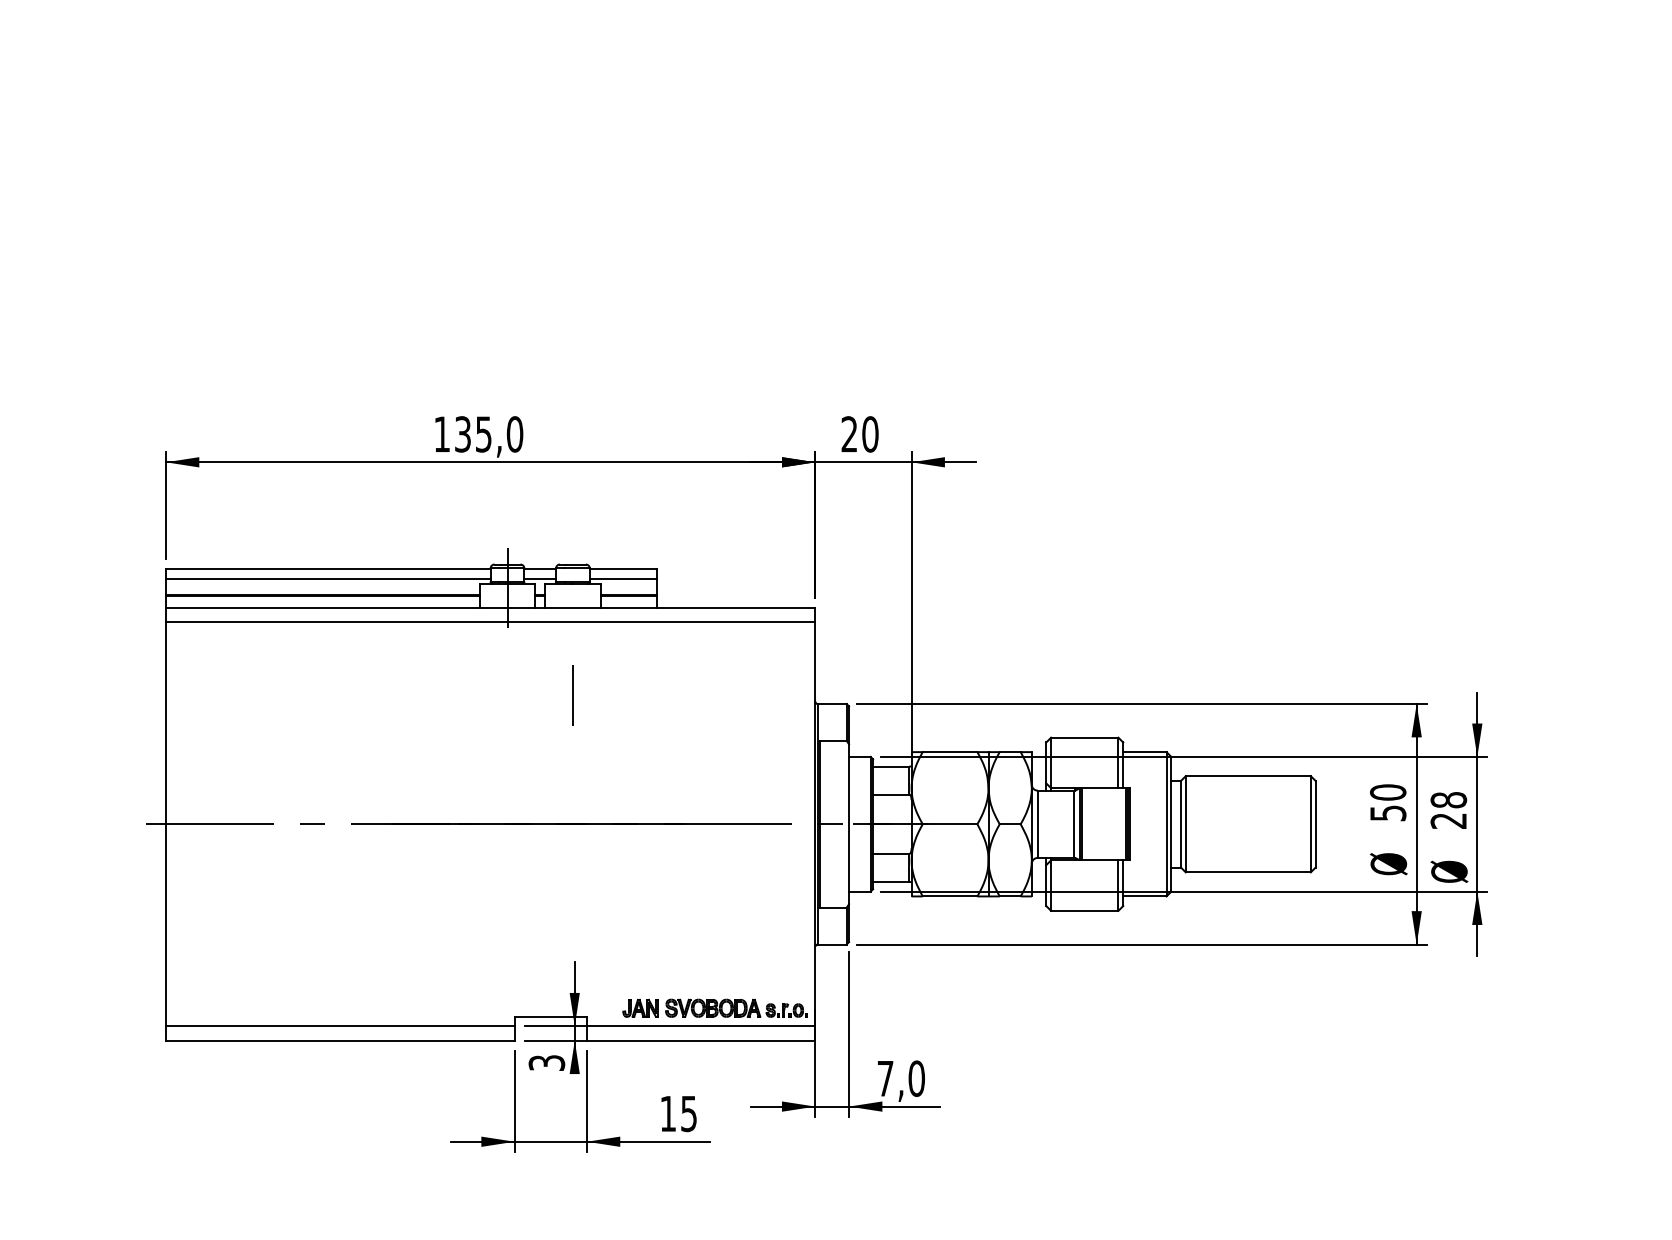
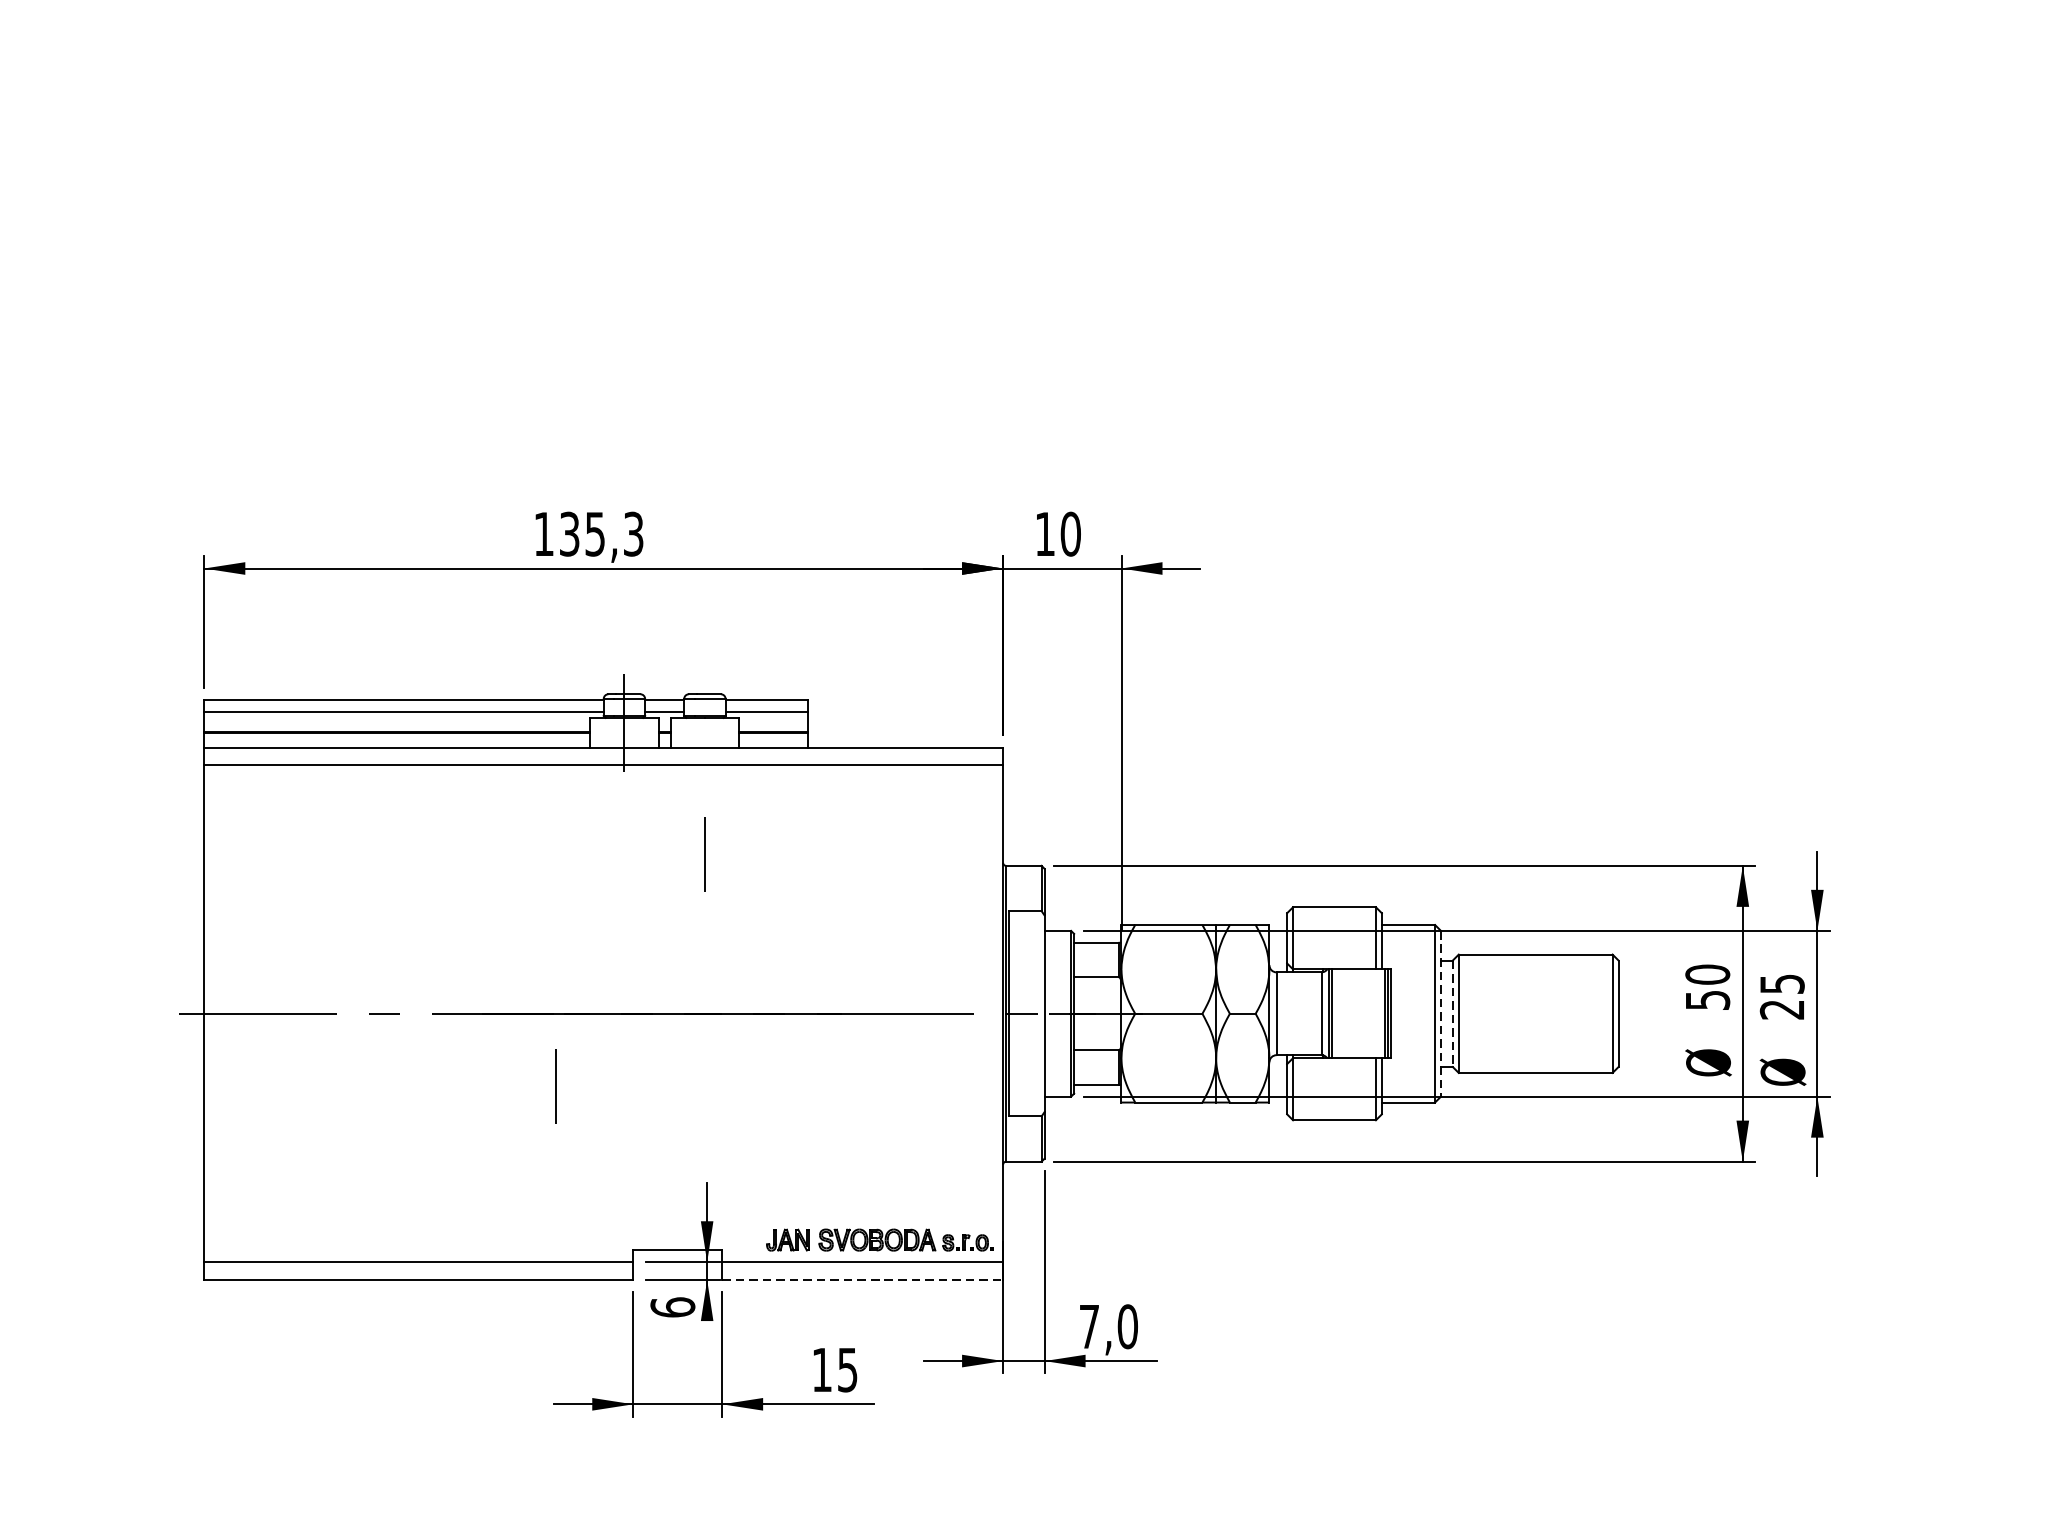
text: (514, 434) -> (633, 534), 135,0 -> 135,3
text: (848, 434) -> (1043, 534), 20 -> 10
text: (1448, 800) -> (1781, 984), 28 -> 25
line: (1171, 824) -> (1441, 1014), solid -> dashed
line: (1180, 824) -> (1452, 1014), solid -> dashed
line: (451, 883) -> (555, 1086), added
line: (701, 1040) -> (863, 1279), solid -> dashed
text: (546, 1062) -> (672, 1306), 3 -> 6

